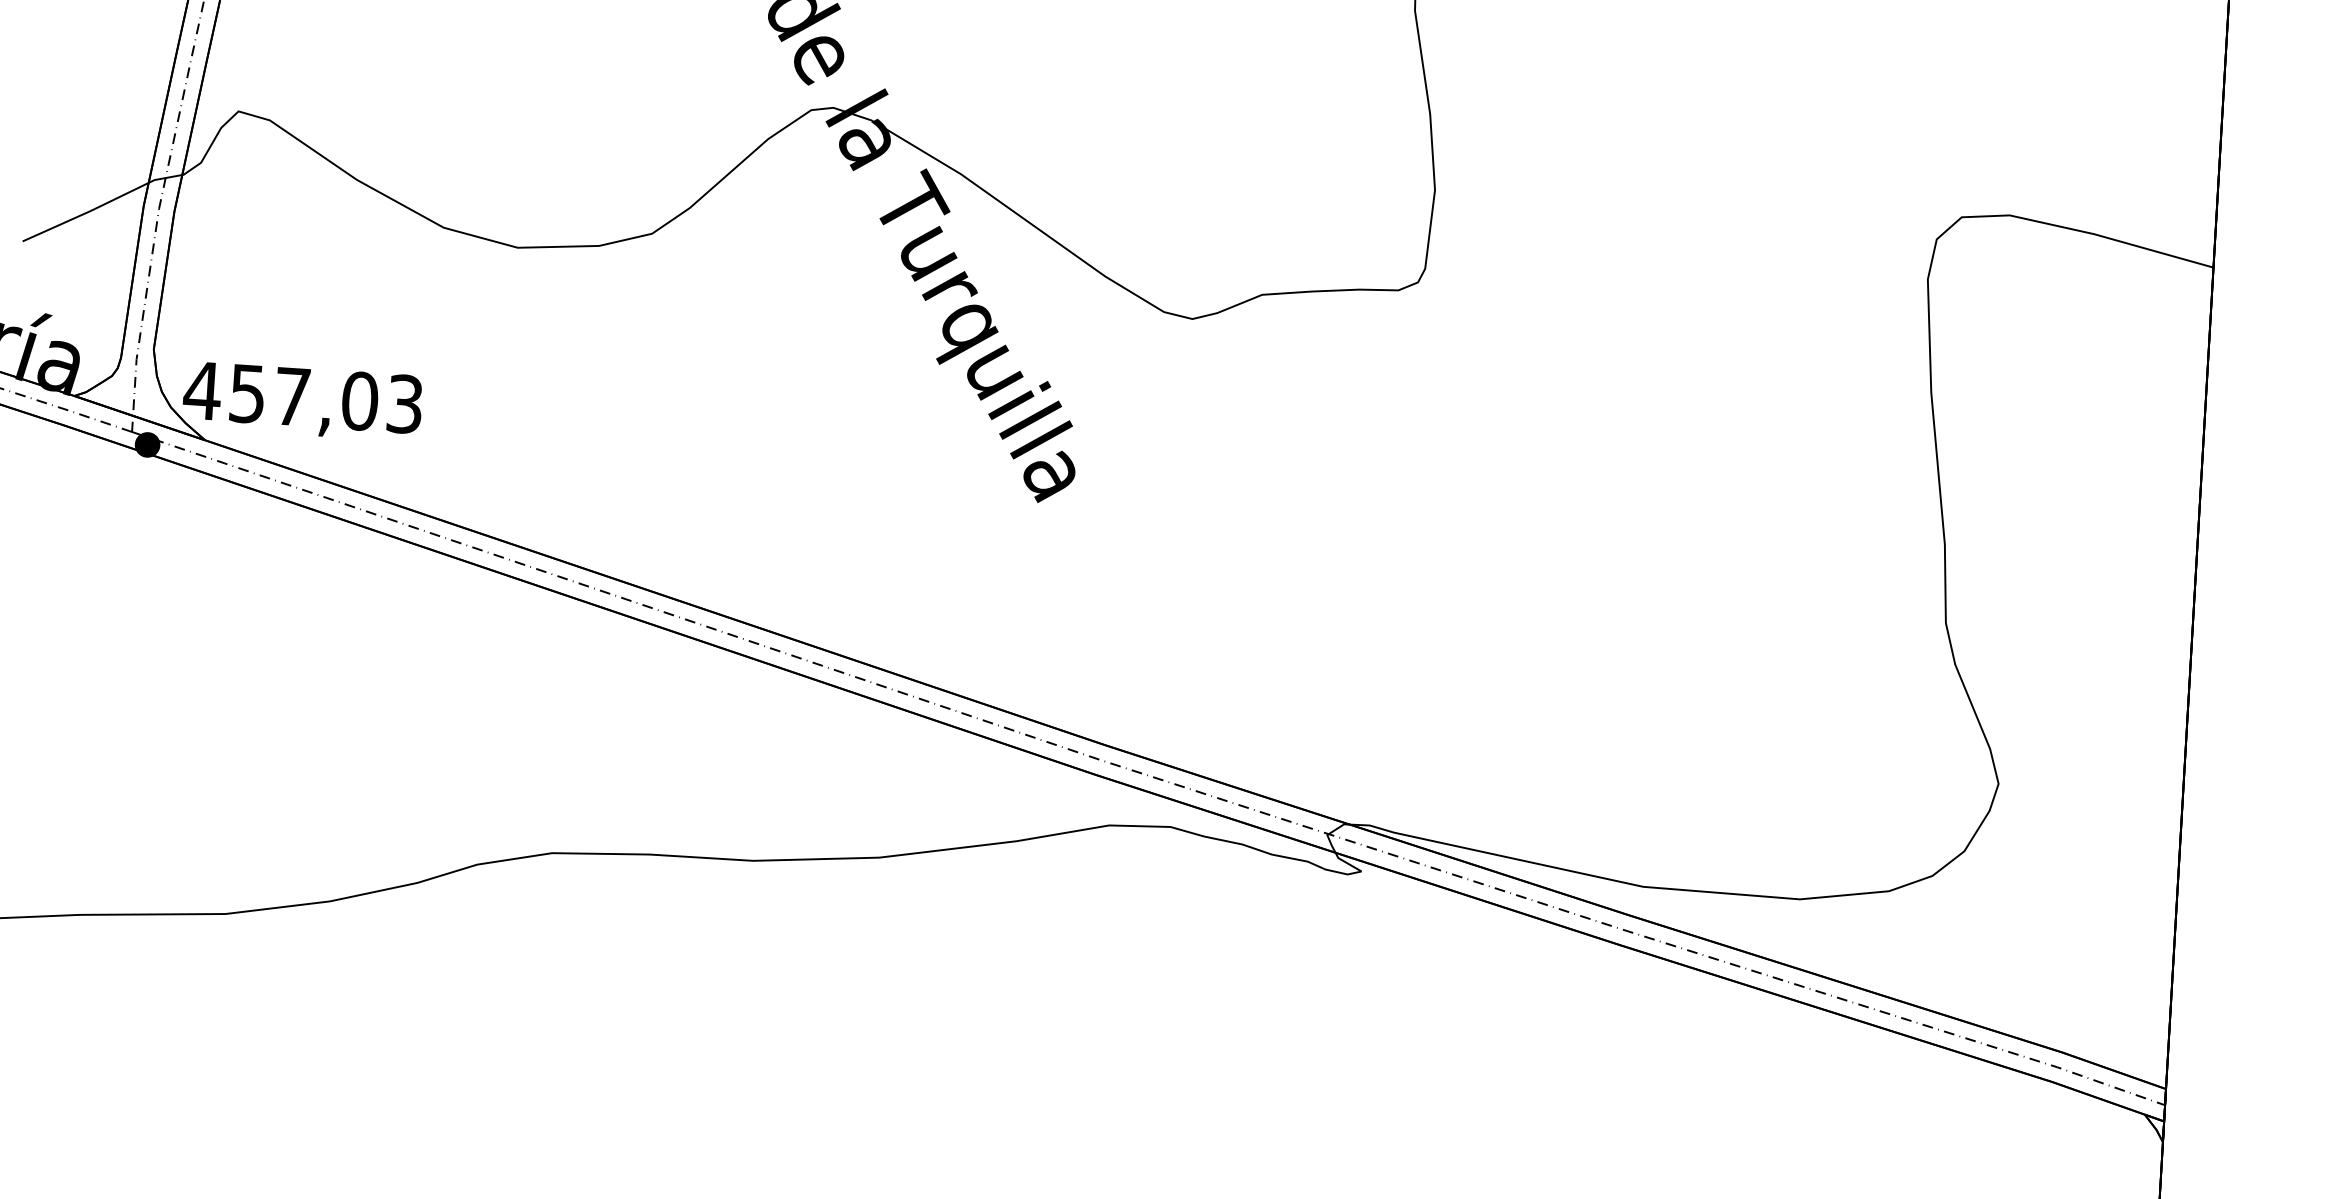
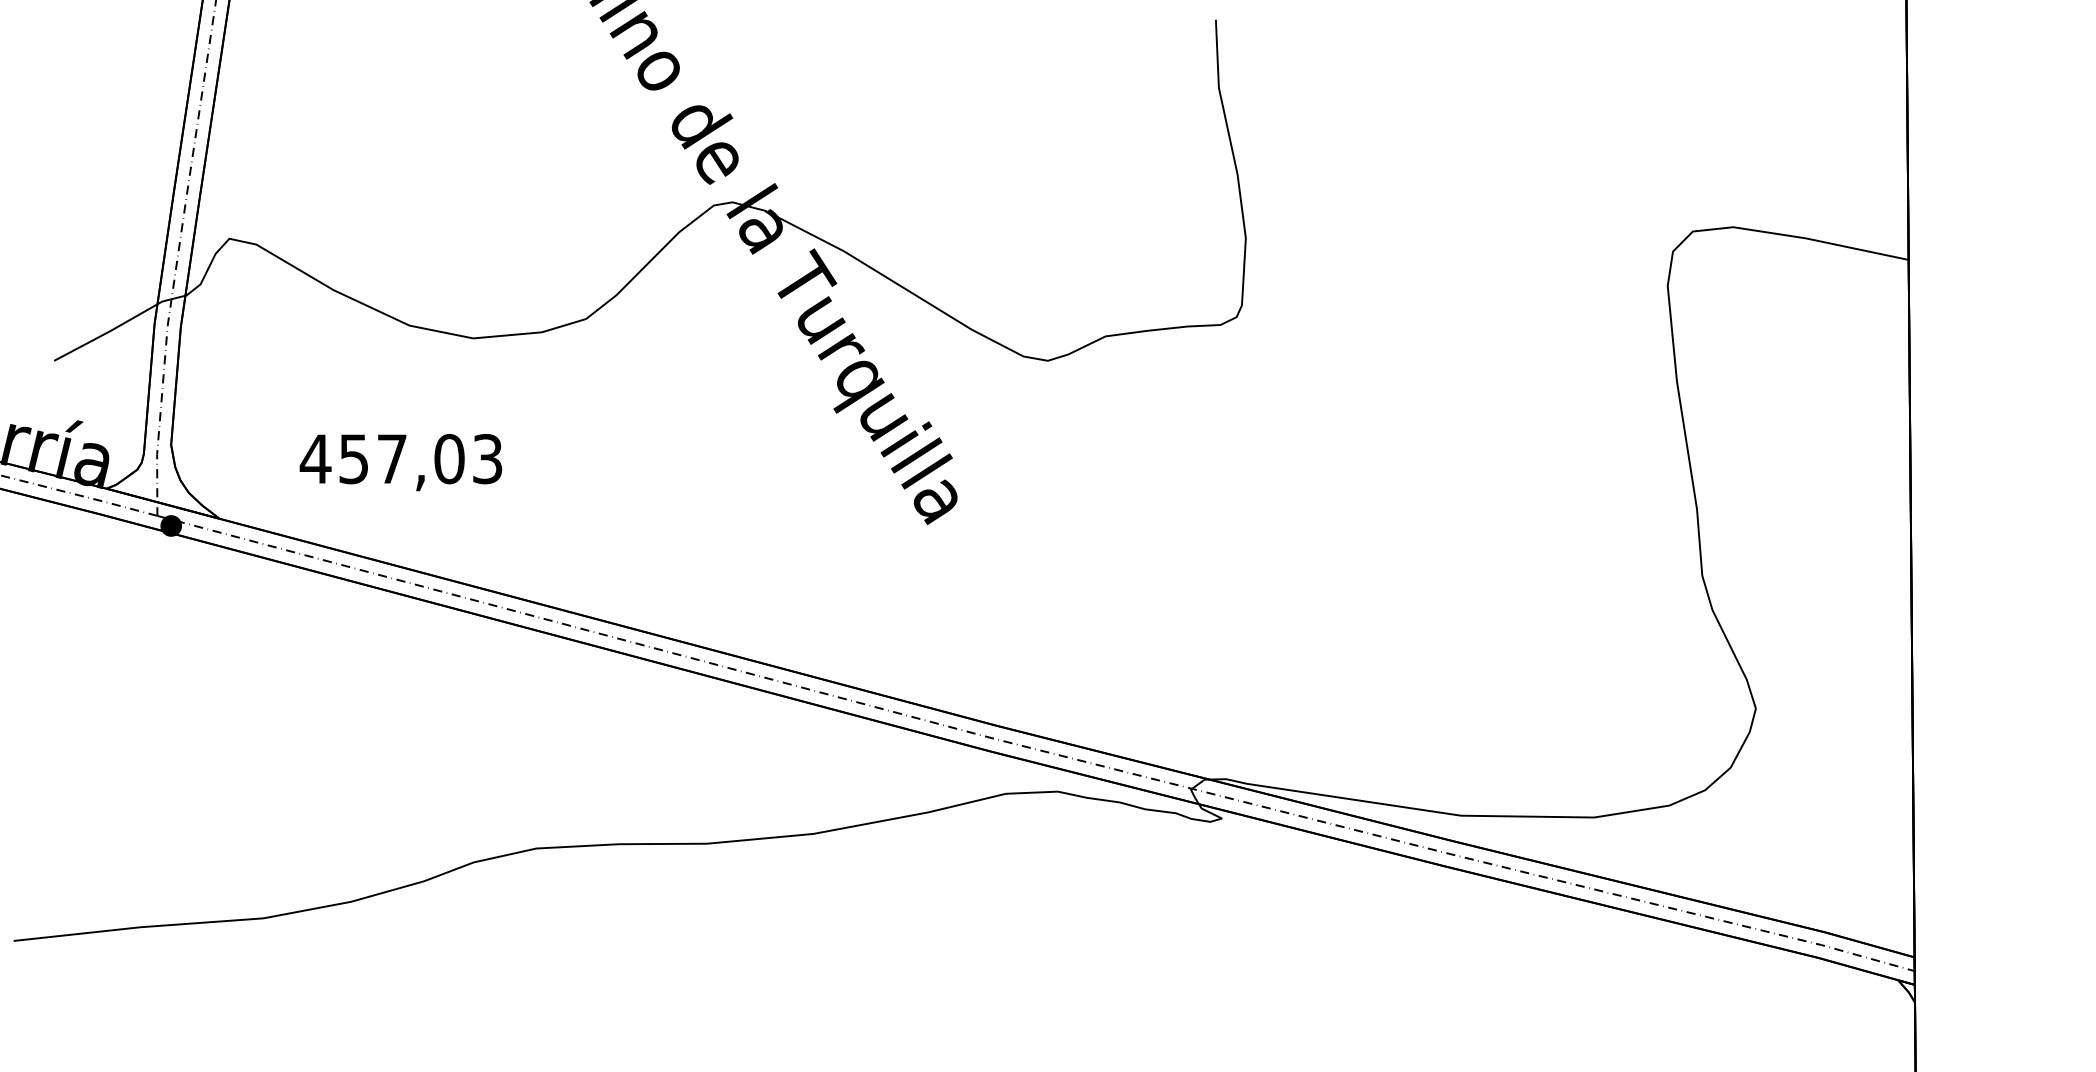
text: (302, 401) -> (400, 462), moved

